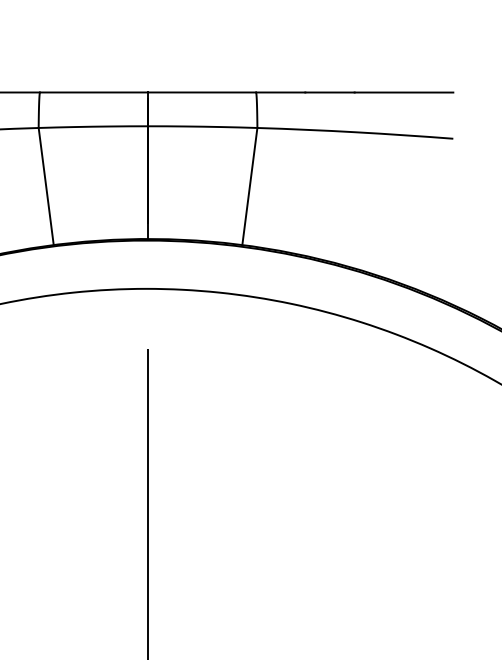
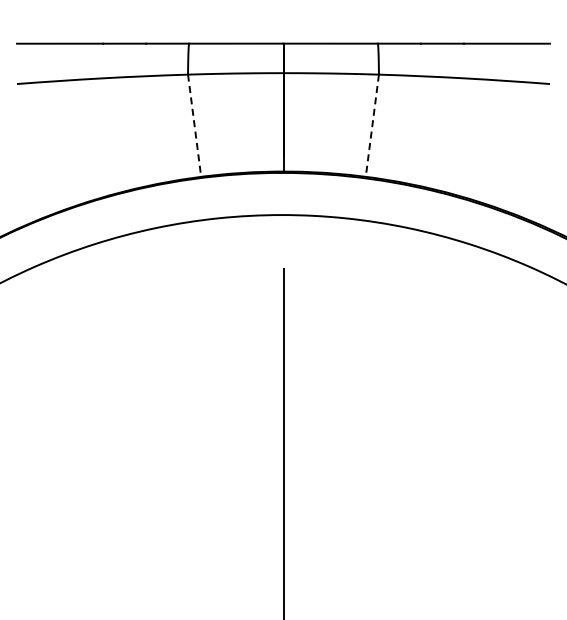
line: (46, 186) -> (194, 125), solid -> dashed
line: (250, 186) -> (372, 125), solid -> dashed

